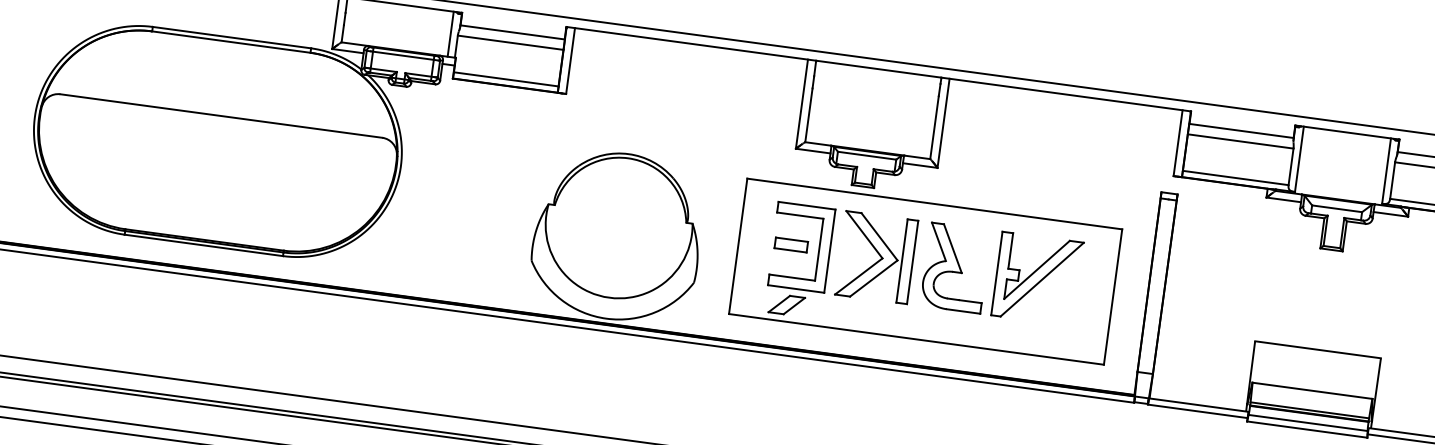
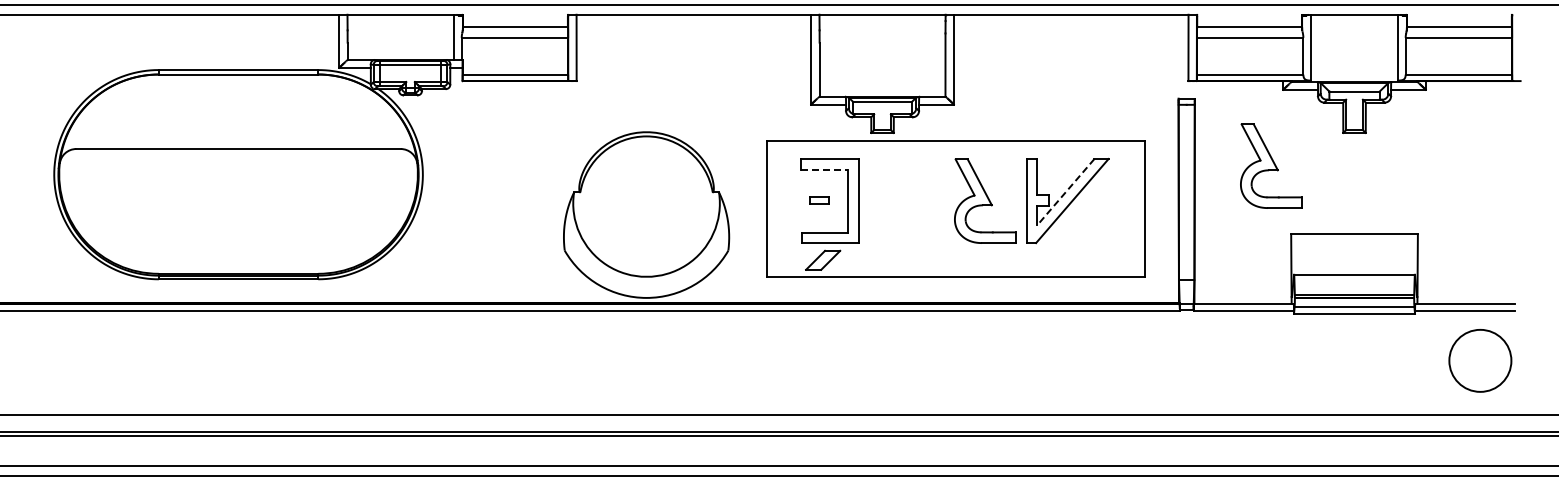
line: (800, 216) -> (824, 170), solid -> dashed
part: (791, 245) -> (819, 200), size x0.6
part: (876, 257) -> (905, 201), removed
line: (1036, 270) -> (1065, 192), solid -> dashed
part: (1244, 271) -> (1271, 165), added

